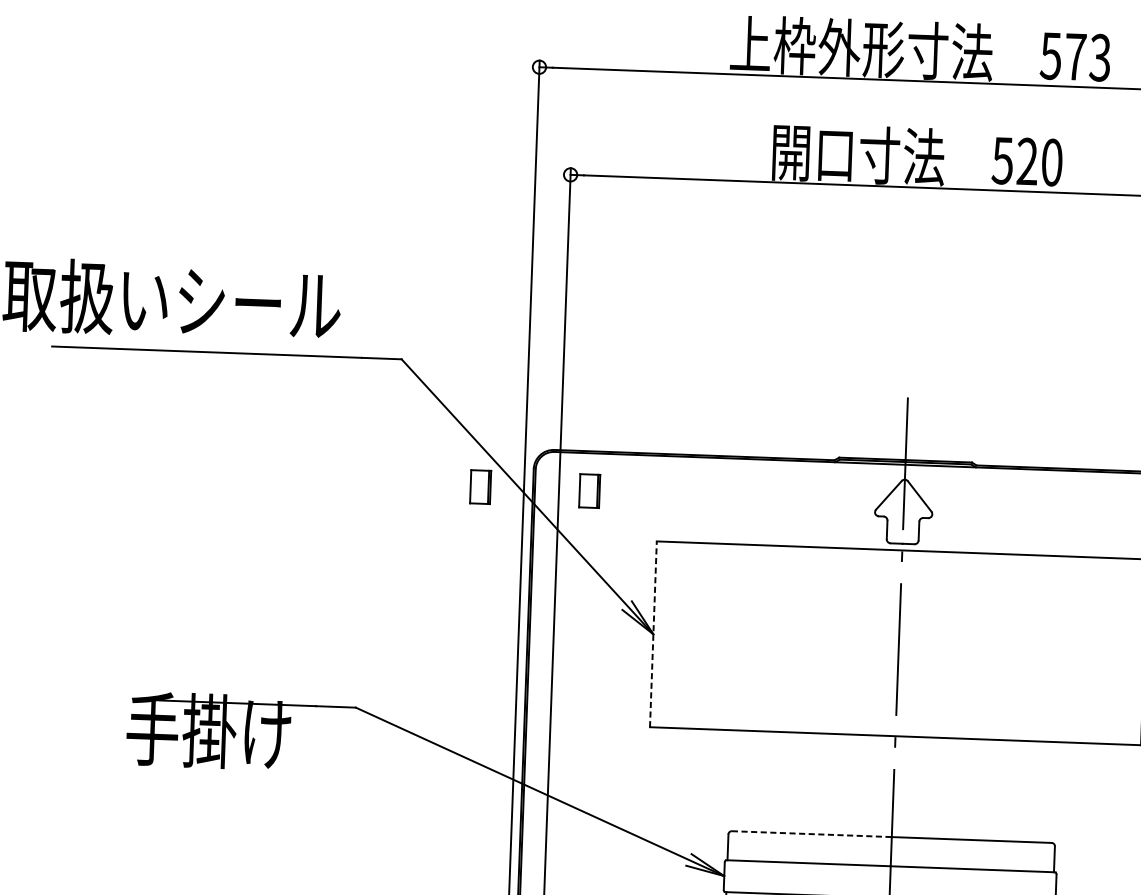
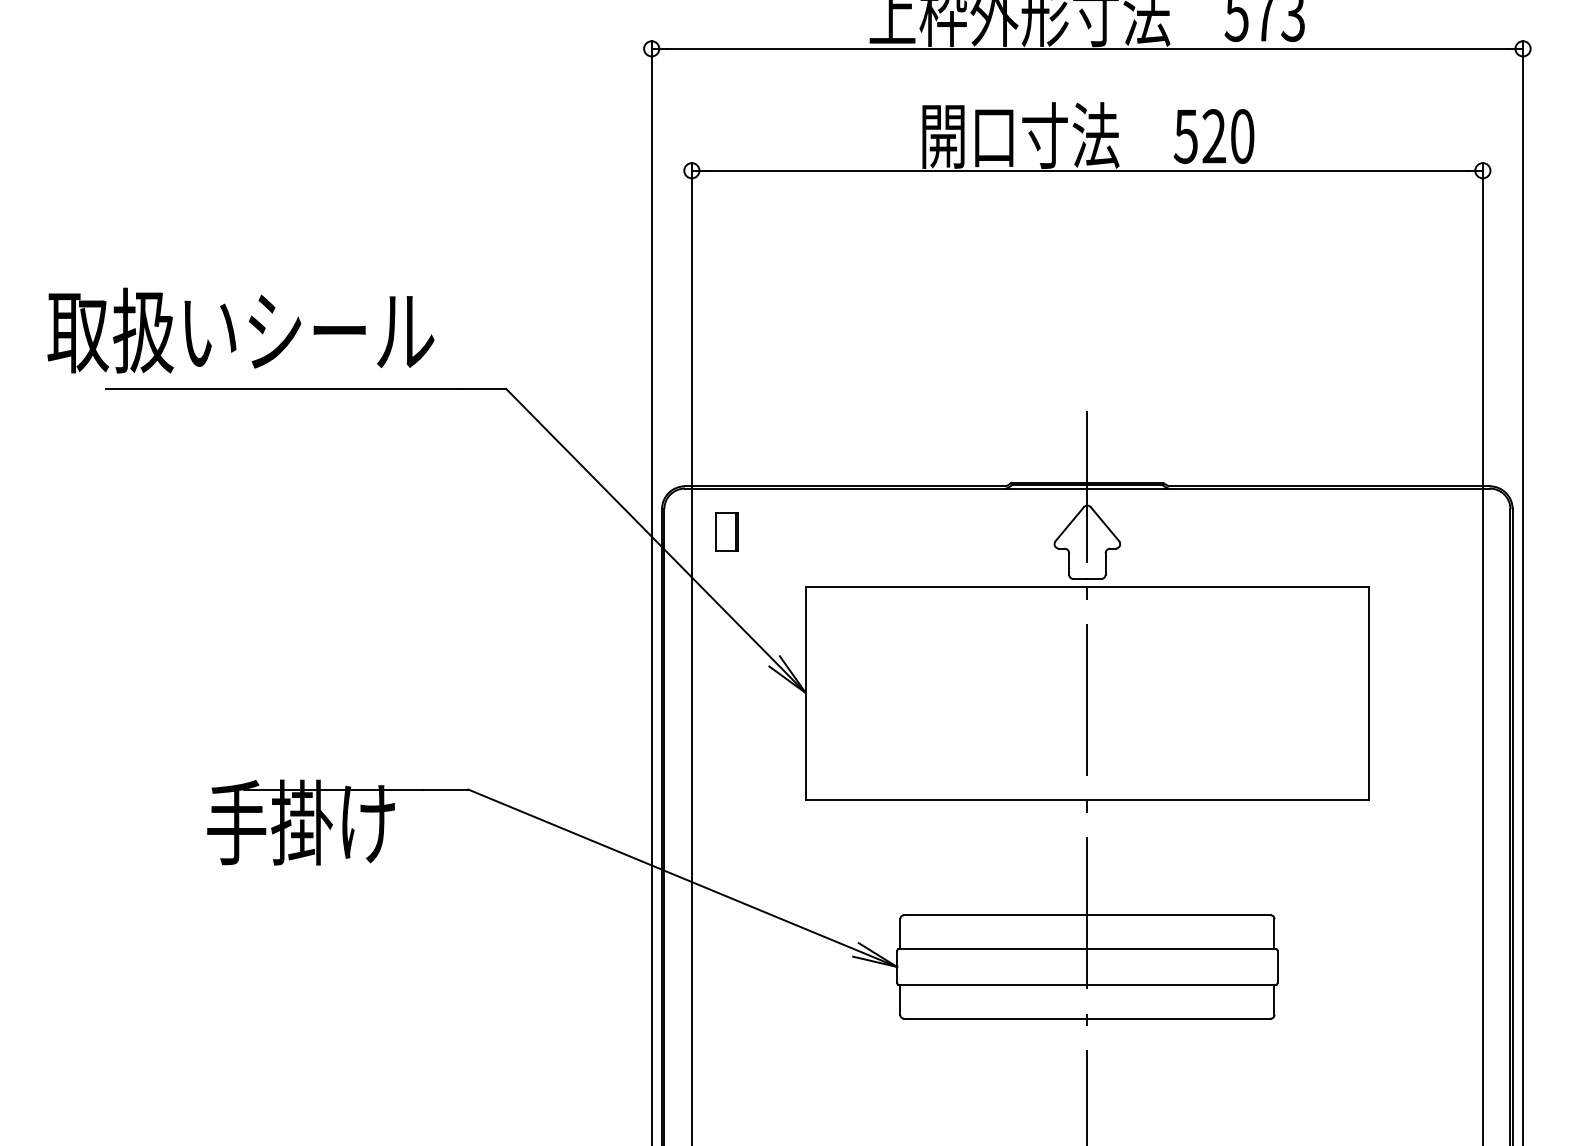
part: (480, 486) -> (601, 531), removed
line: (653, 633) -> (805, 692), dashed -> solid
line: (811, 834) -> (995, 915), dashed -> solid

